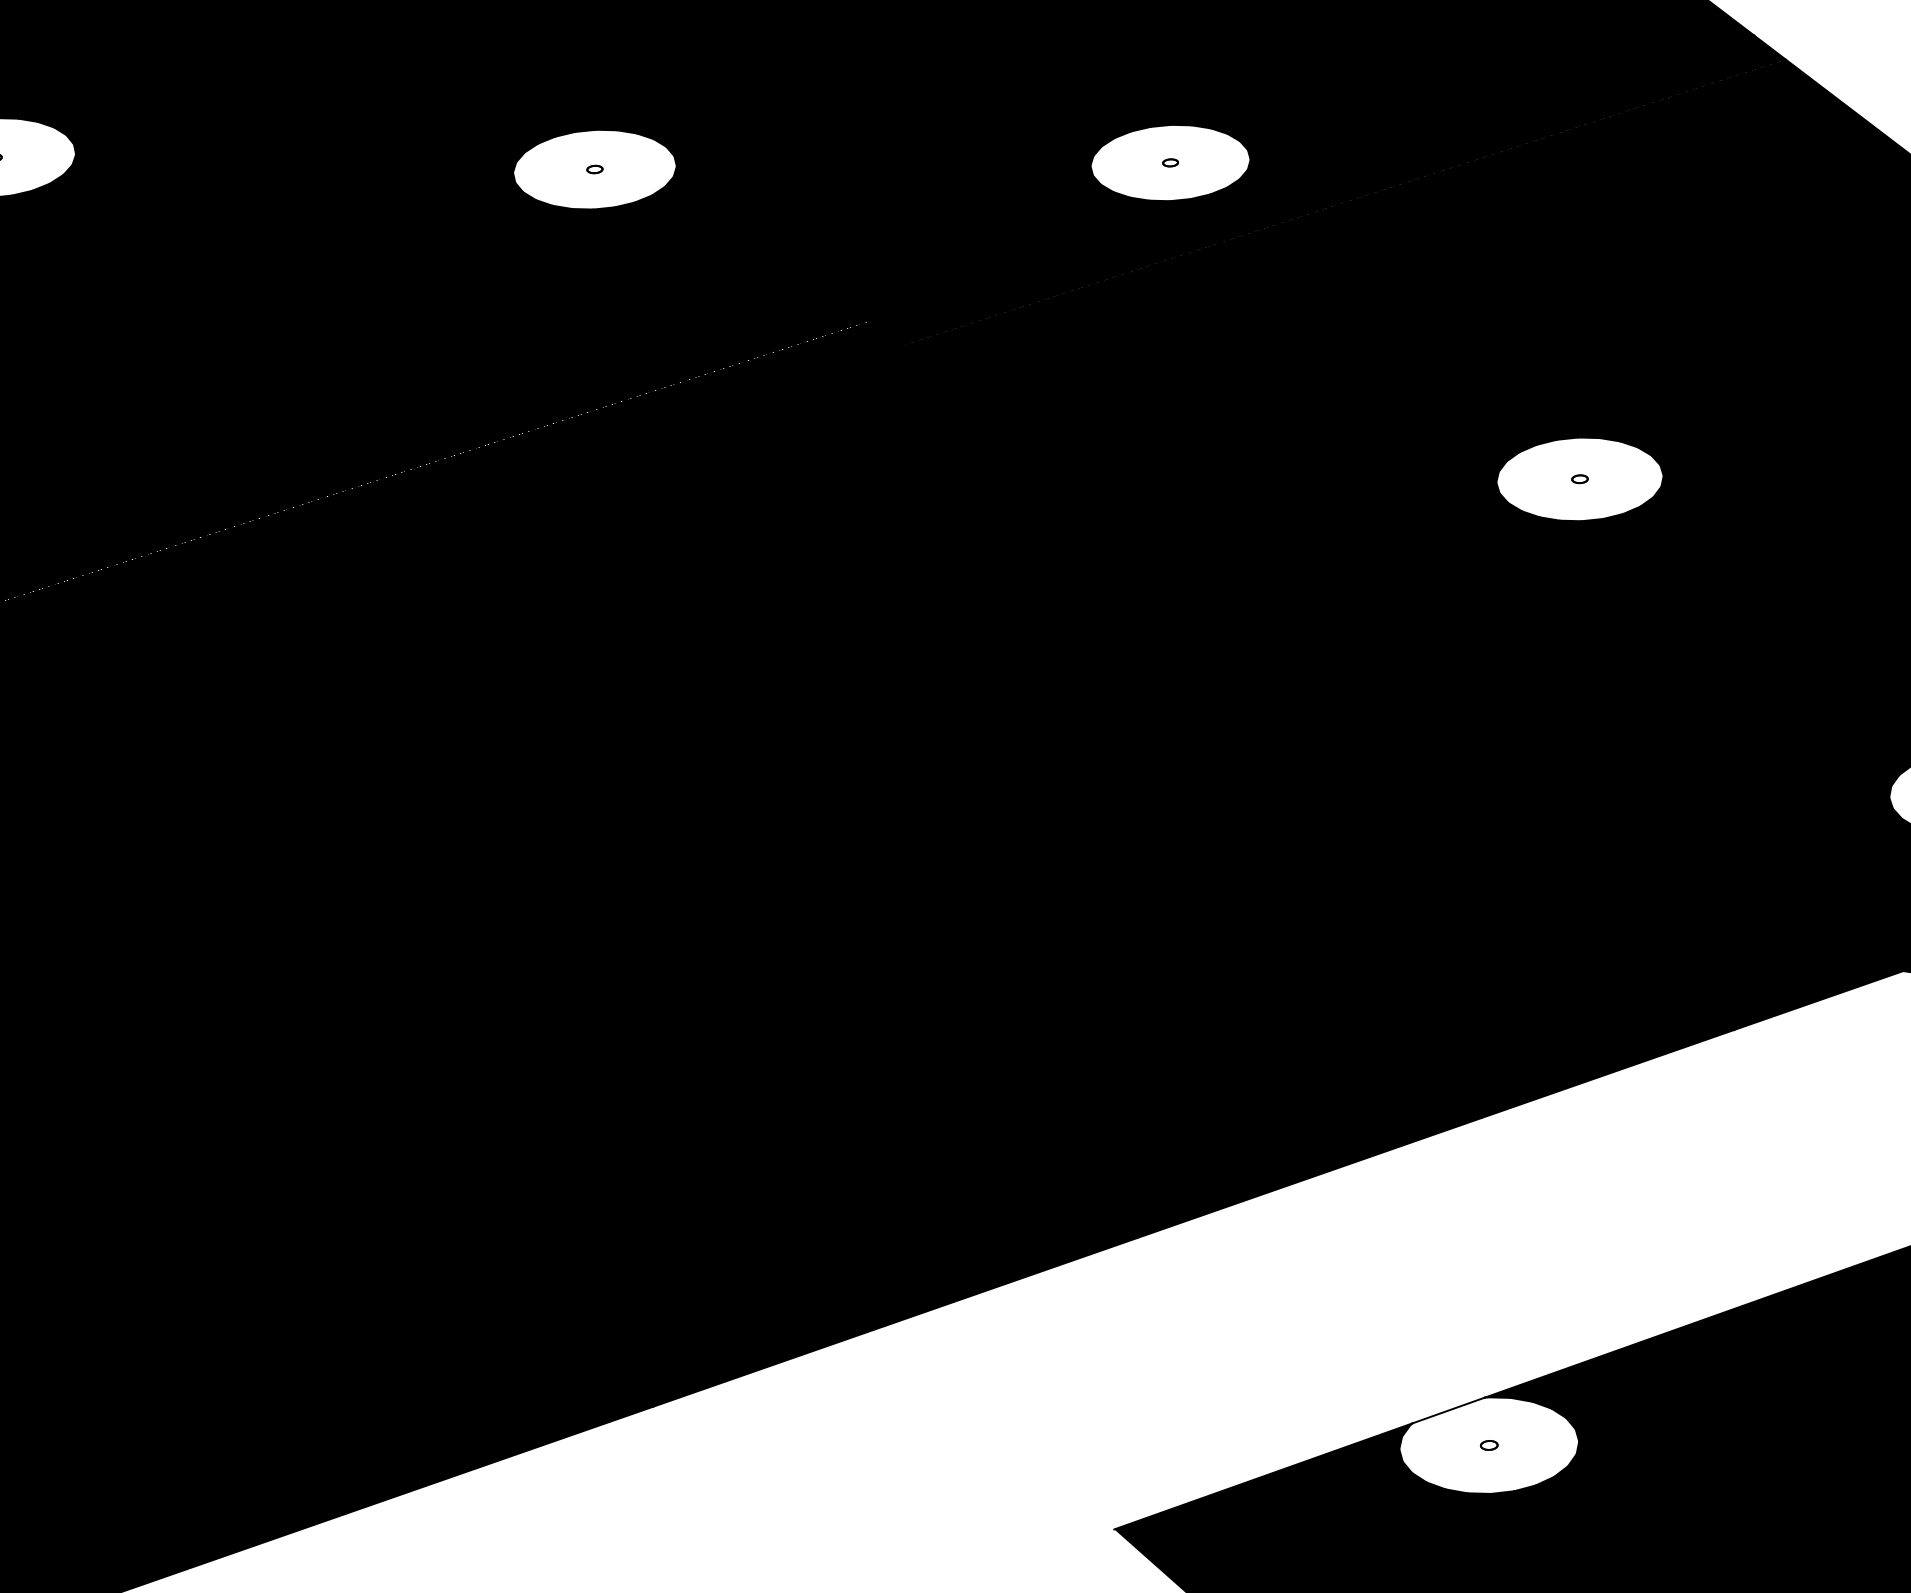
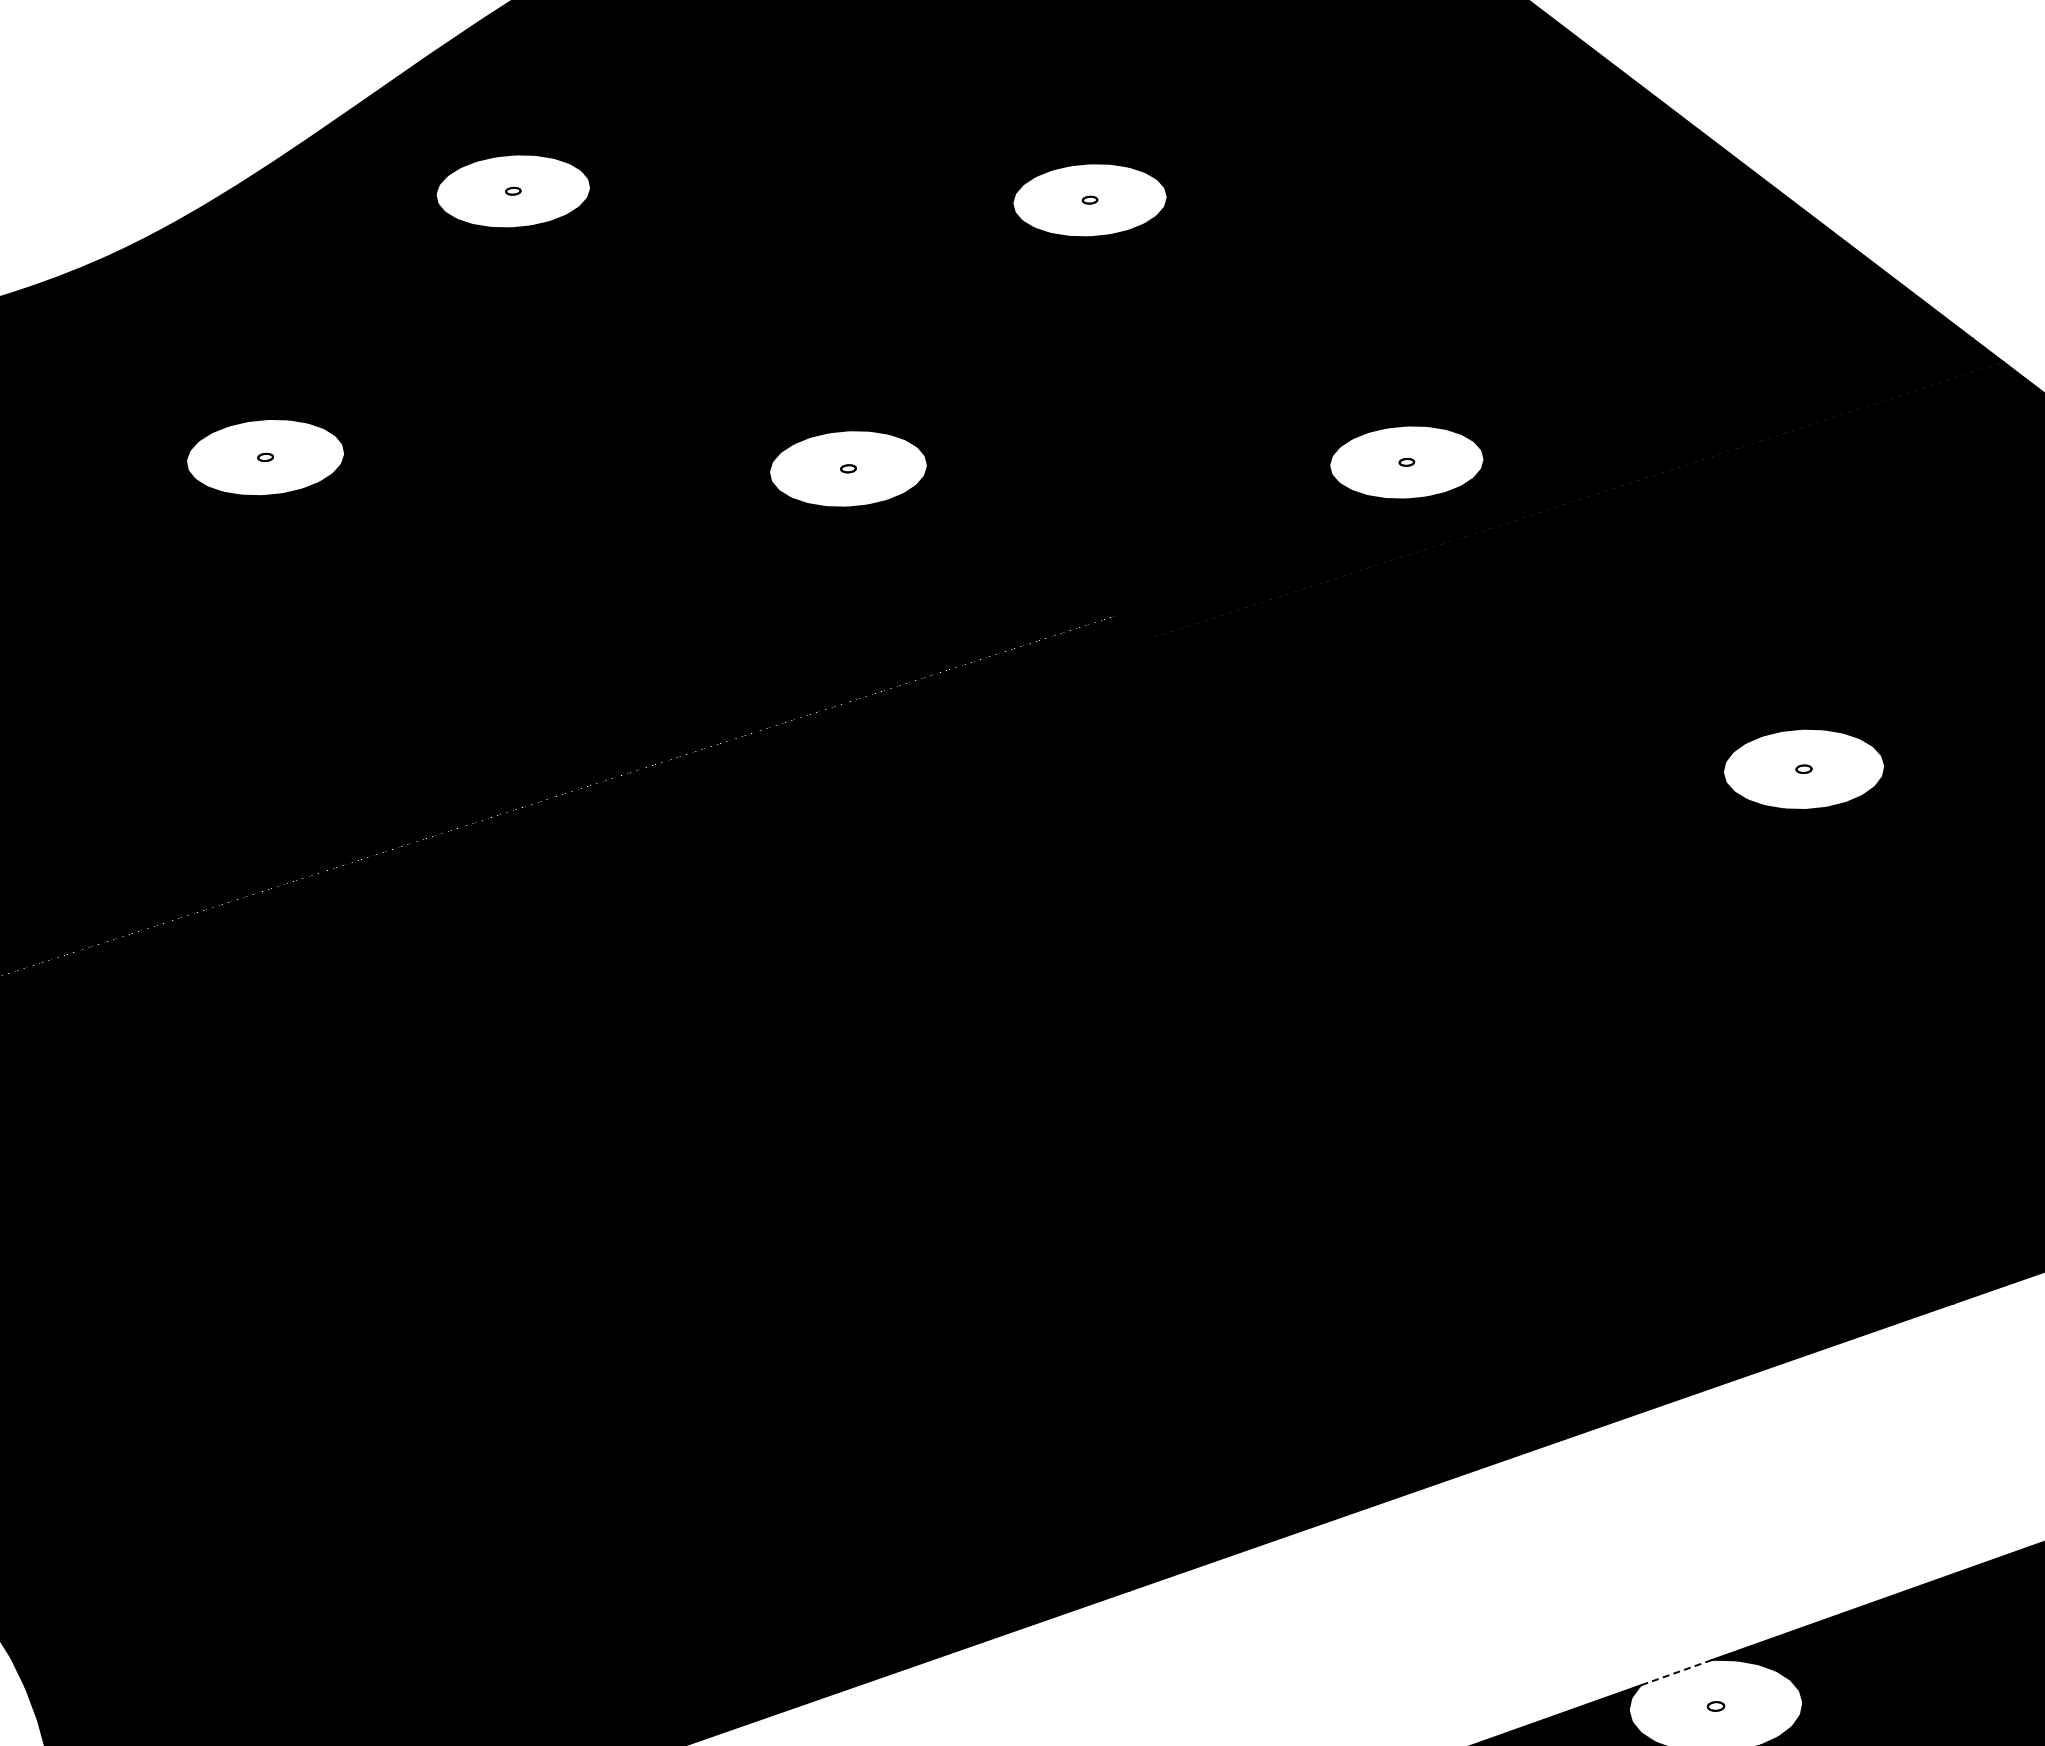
line: (1449, 1410) -> (1677, 1672), solid -> dashed

